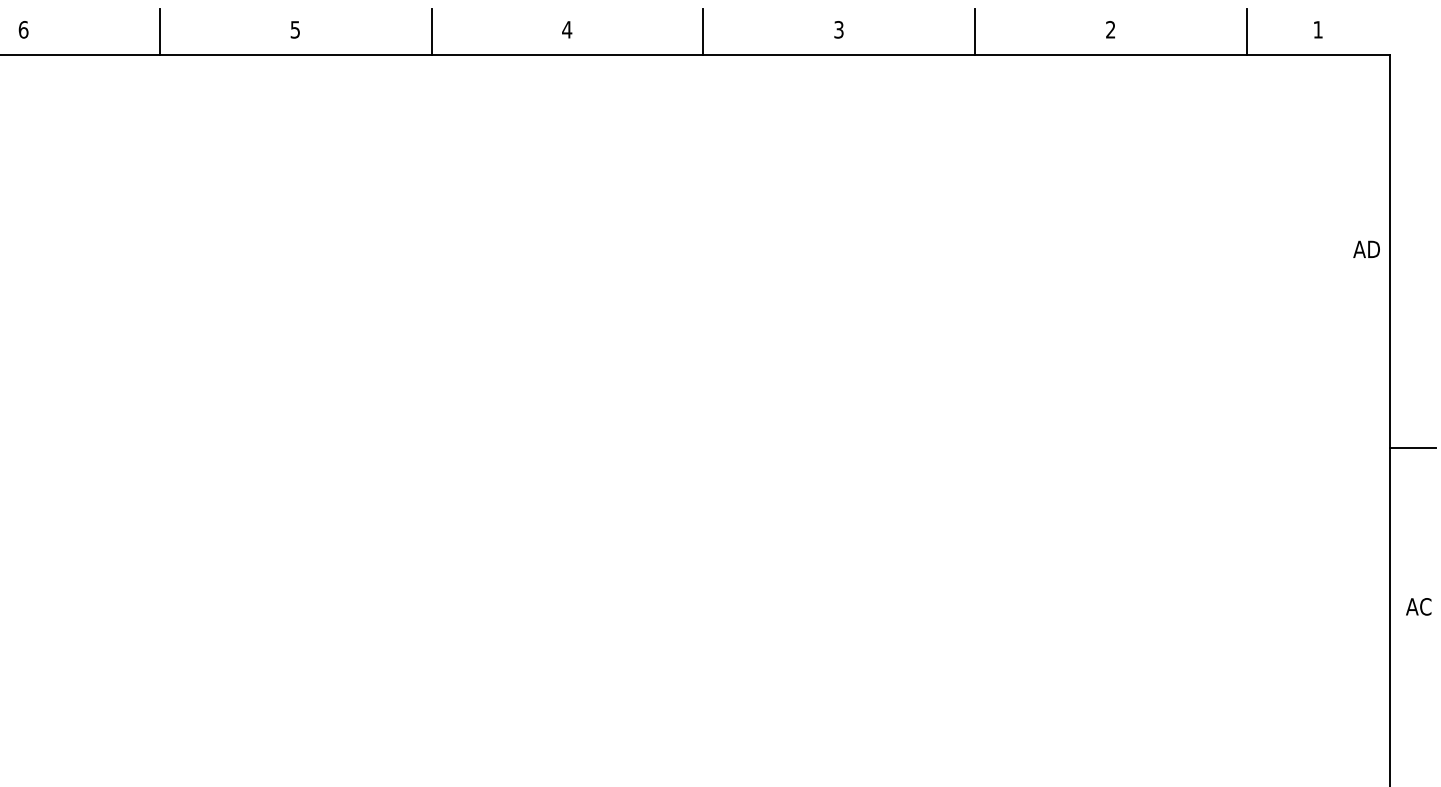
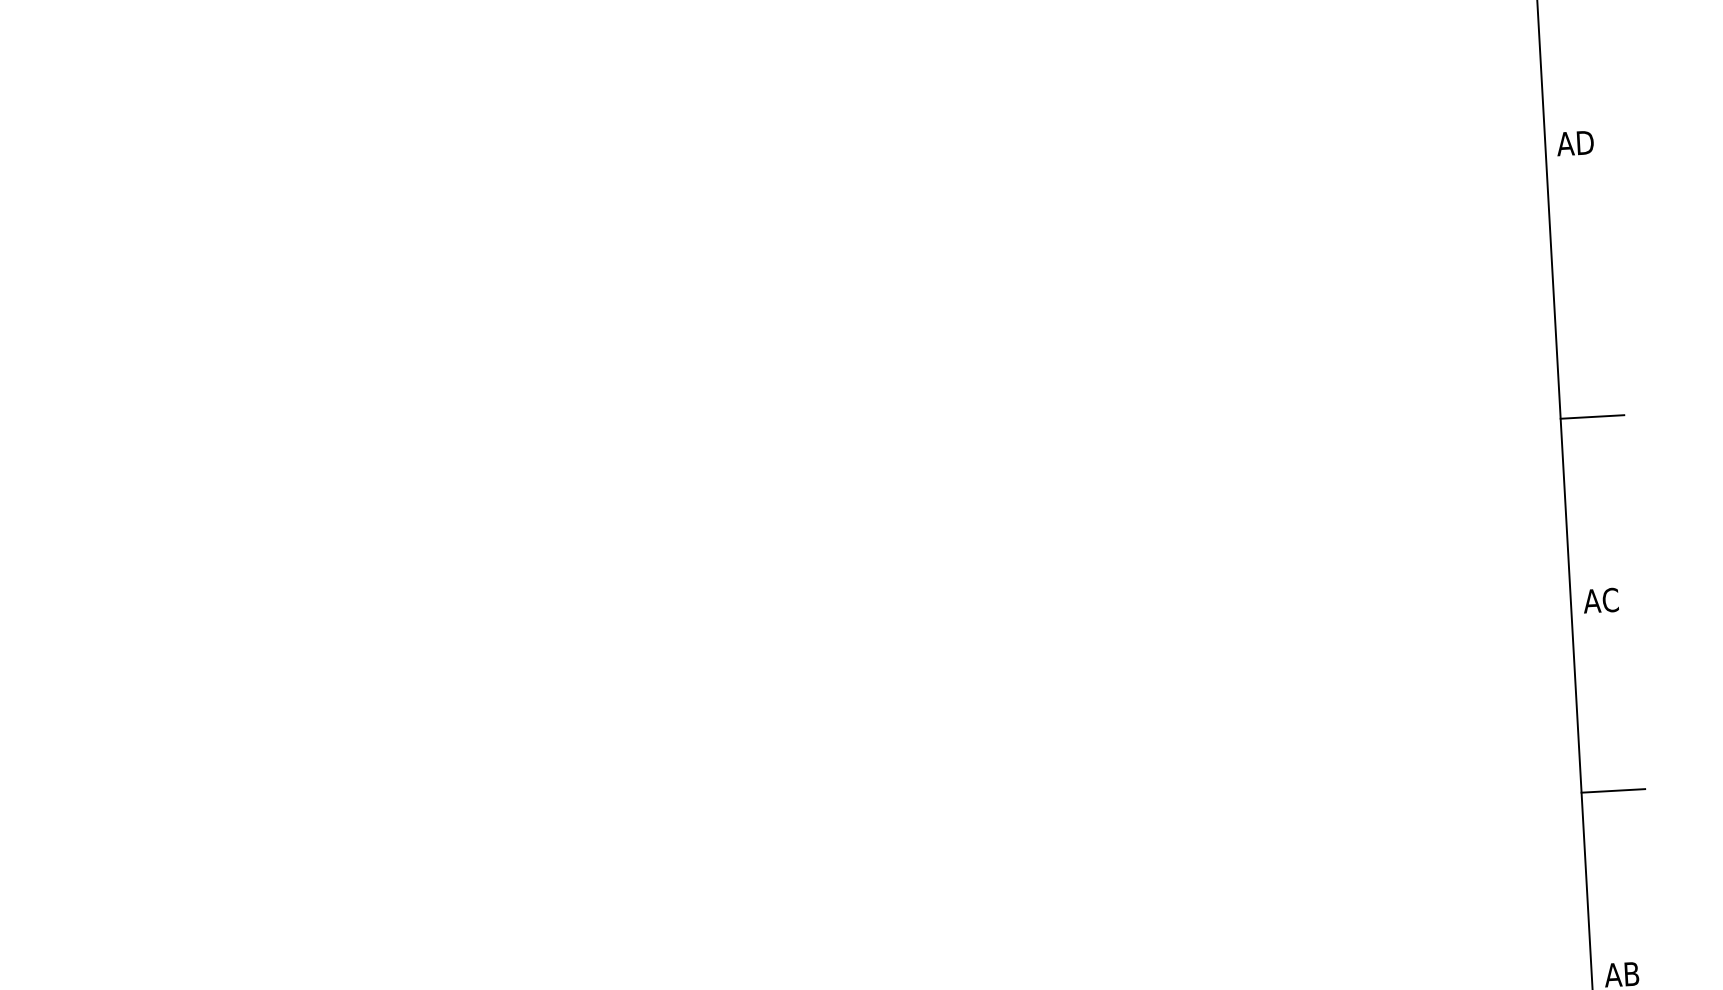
text: (1366, 248) -> (1575, 142), moved
text: (1418, 606) -> (1600, 600), moved
line: (1412, 720) -> (1612, 791), added

